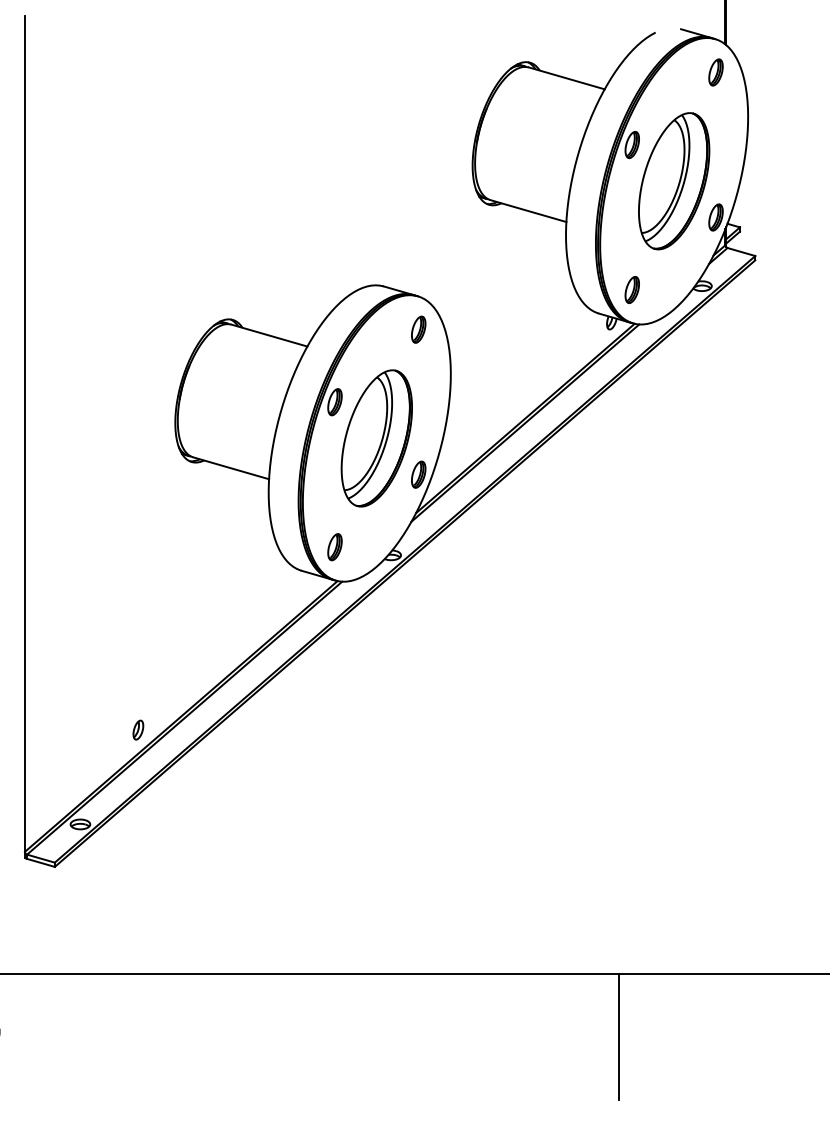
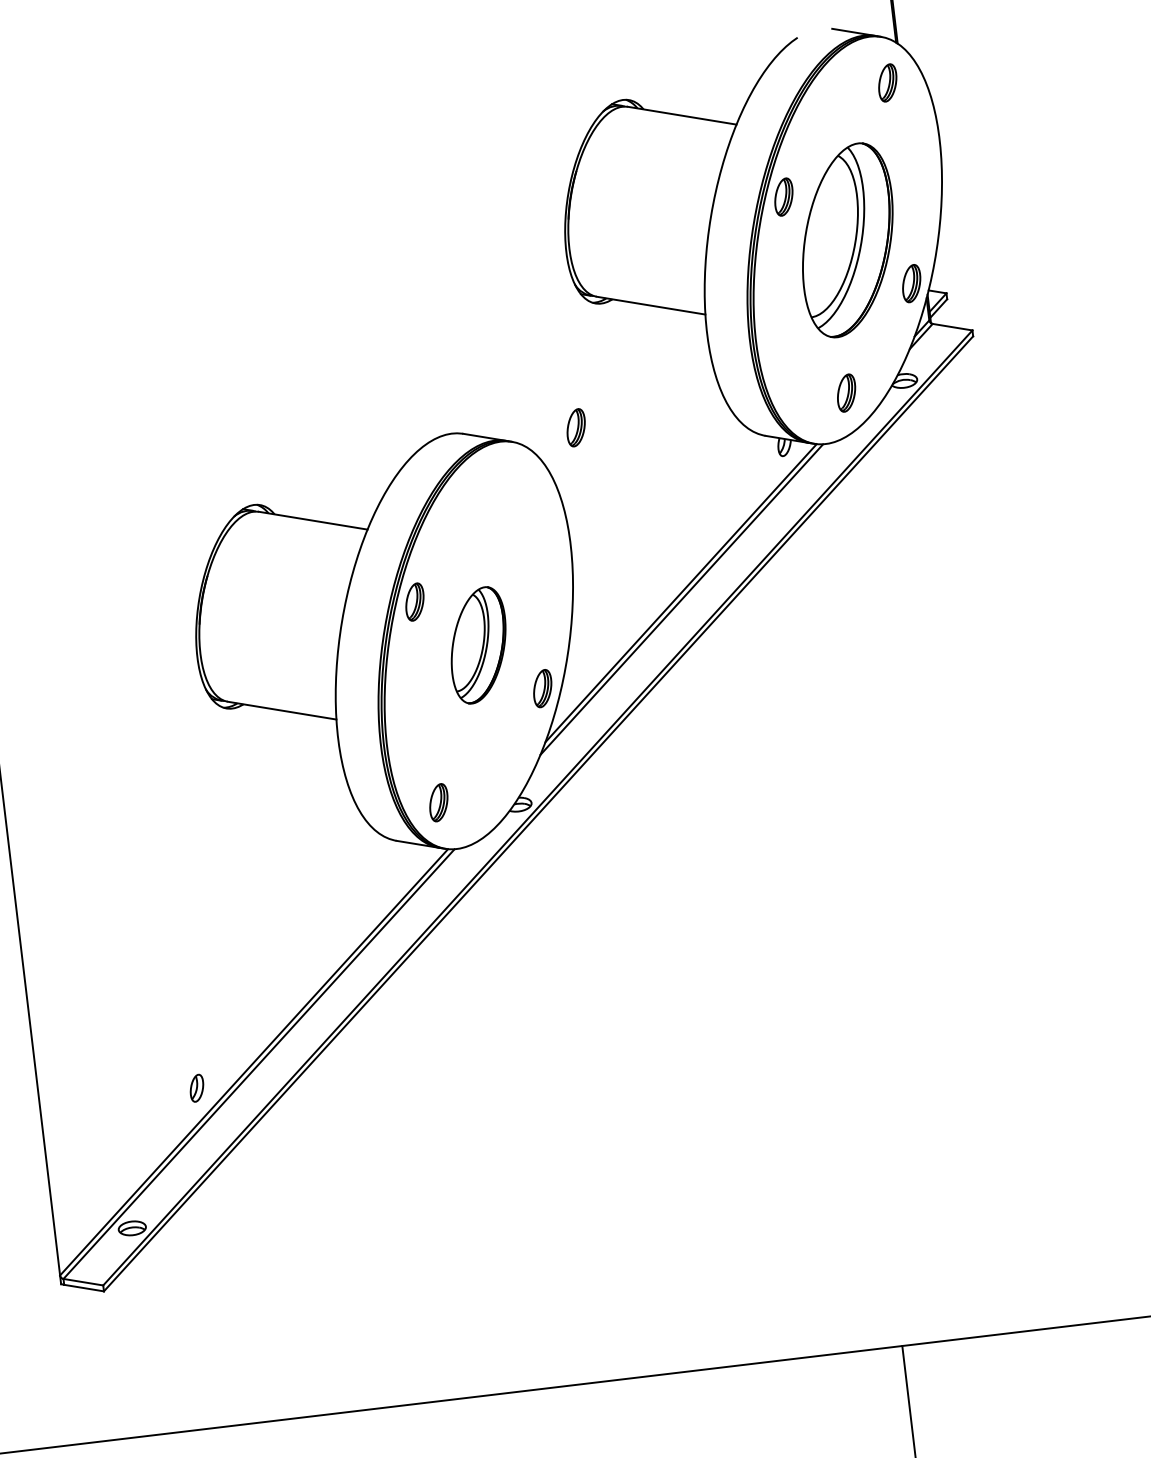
part: (631, 289) -> (845, 392), moved
part: (418, 329) -> (575, 427), moved
part: (376, 438) -> (478, 645), size x0.6

